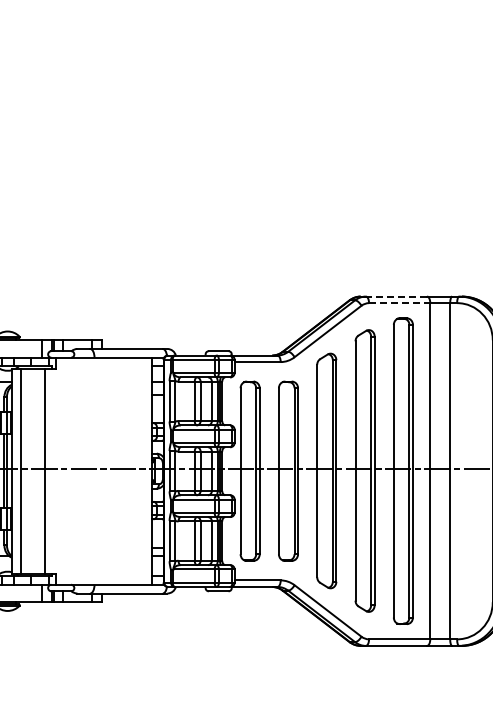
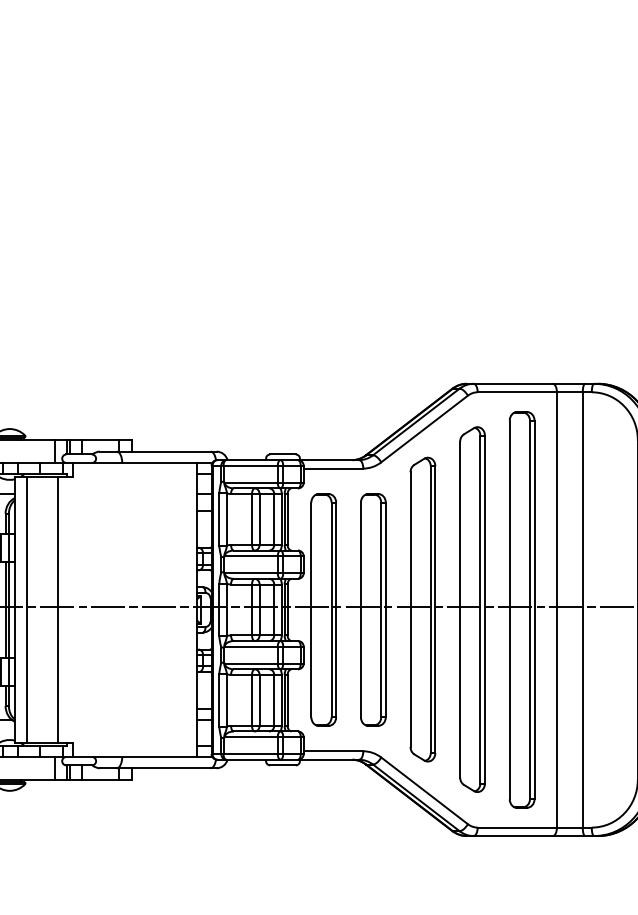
line: (396, 296) -> (513, 383), dashed -> solid
line: (399, 303) -> (517, 392), dashed -> solid

